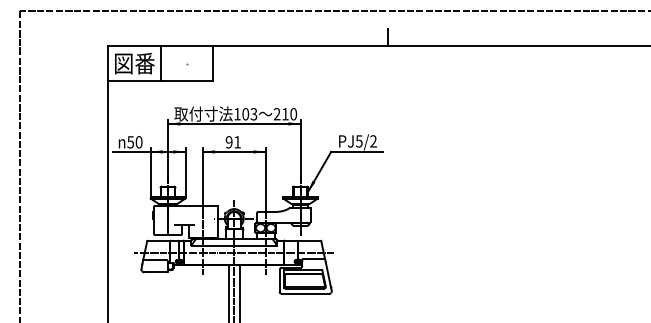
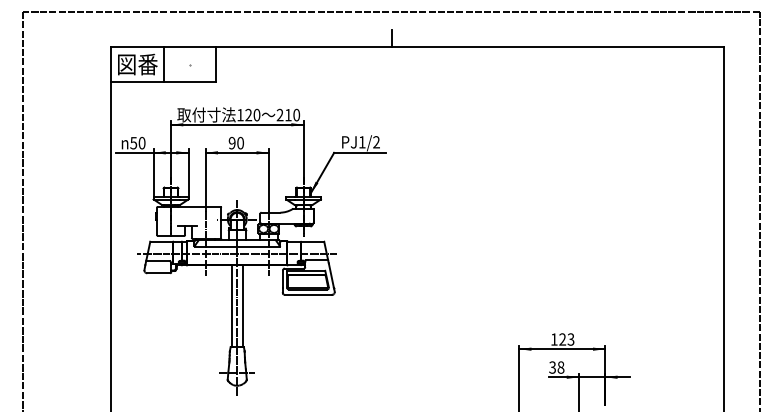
text: (249, 114) -> (252, 115), 103 -> 120
text: (237, 141) -> (240, 142), 91 -> 90
text: (358, 141) -> (361, 142), PJ5/2 -> PJ1/2

